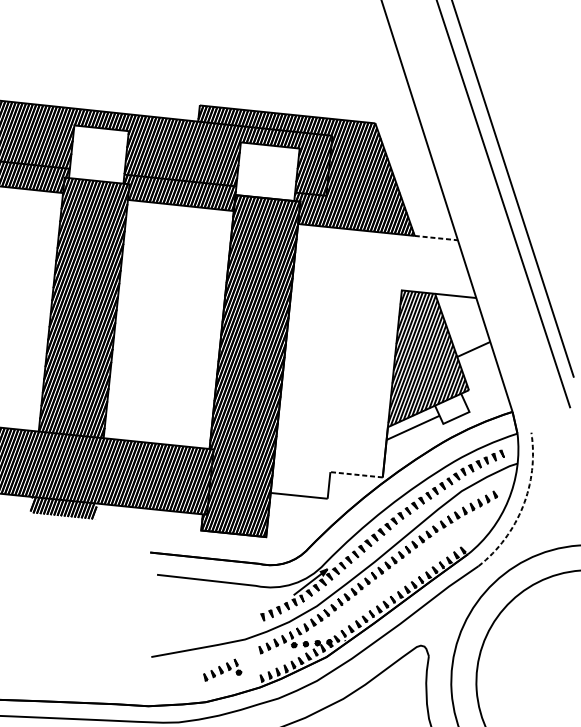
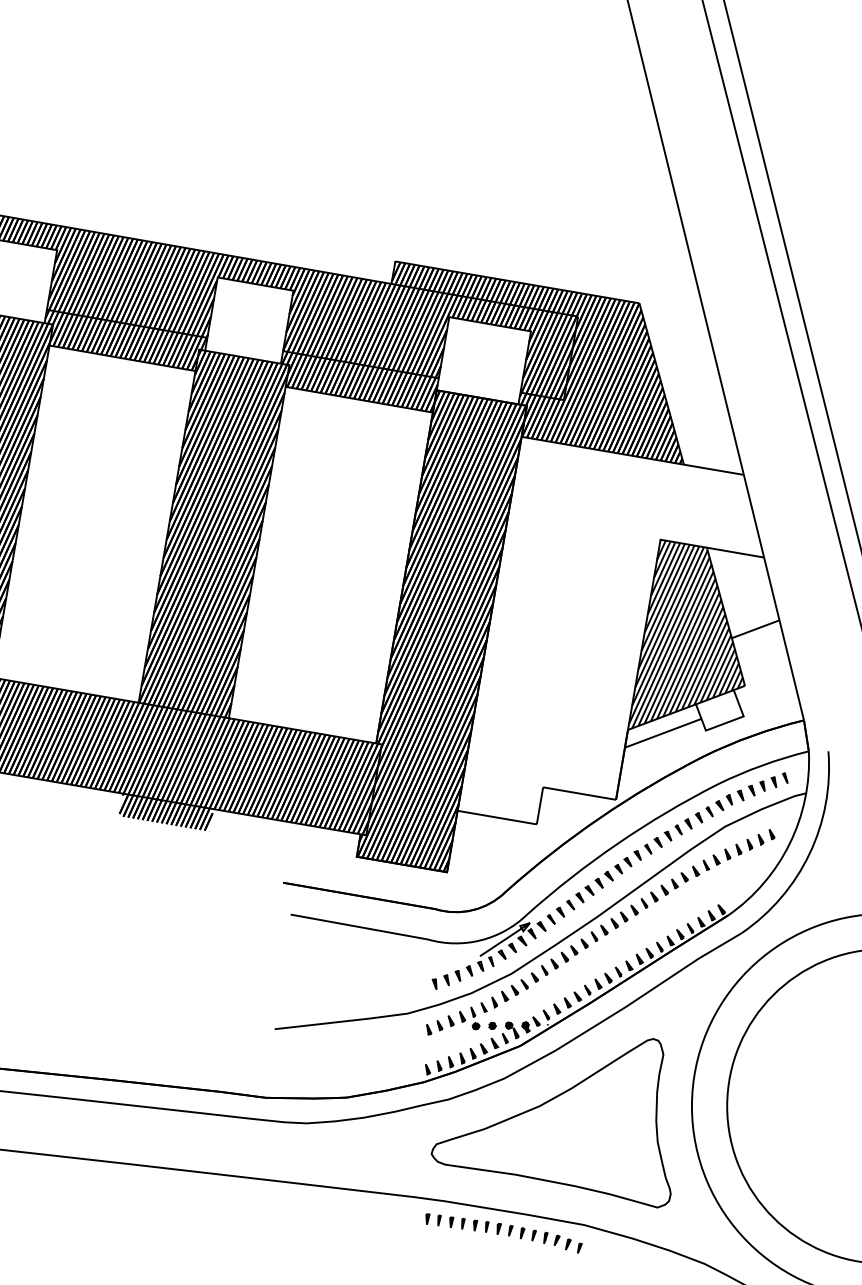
line: (436, 237) -> (714, 469), dashed -> solid
line: (356, 474) -> (579, 793), dashed -> solid
line: (522, 506) -> (809, 853), dashed -> solid
part: (222, 669) -> (373, 1053), removed

